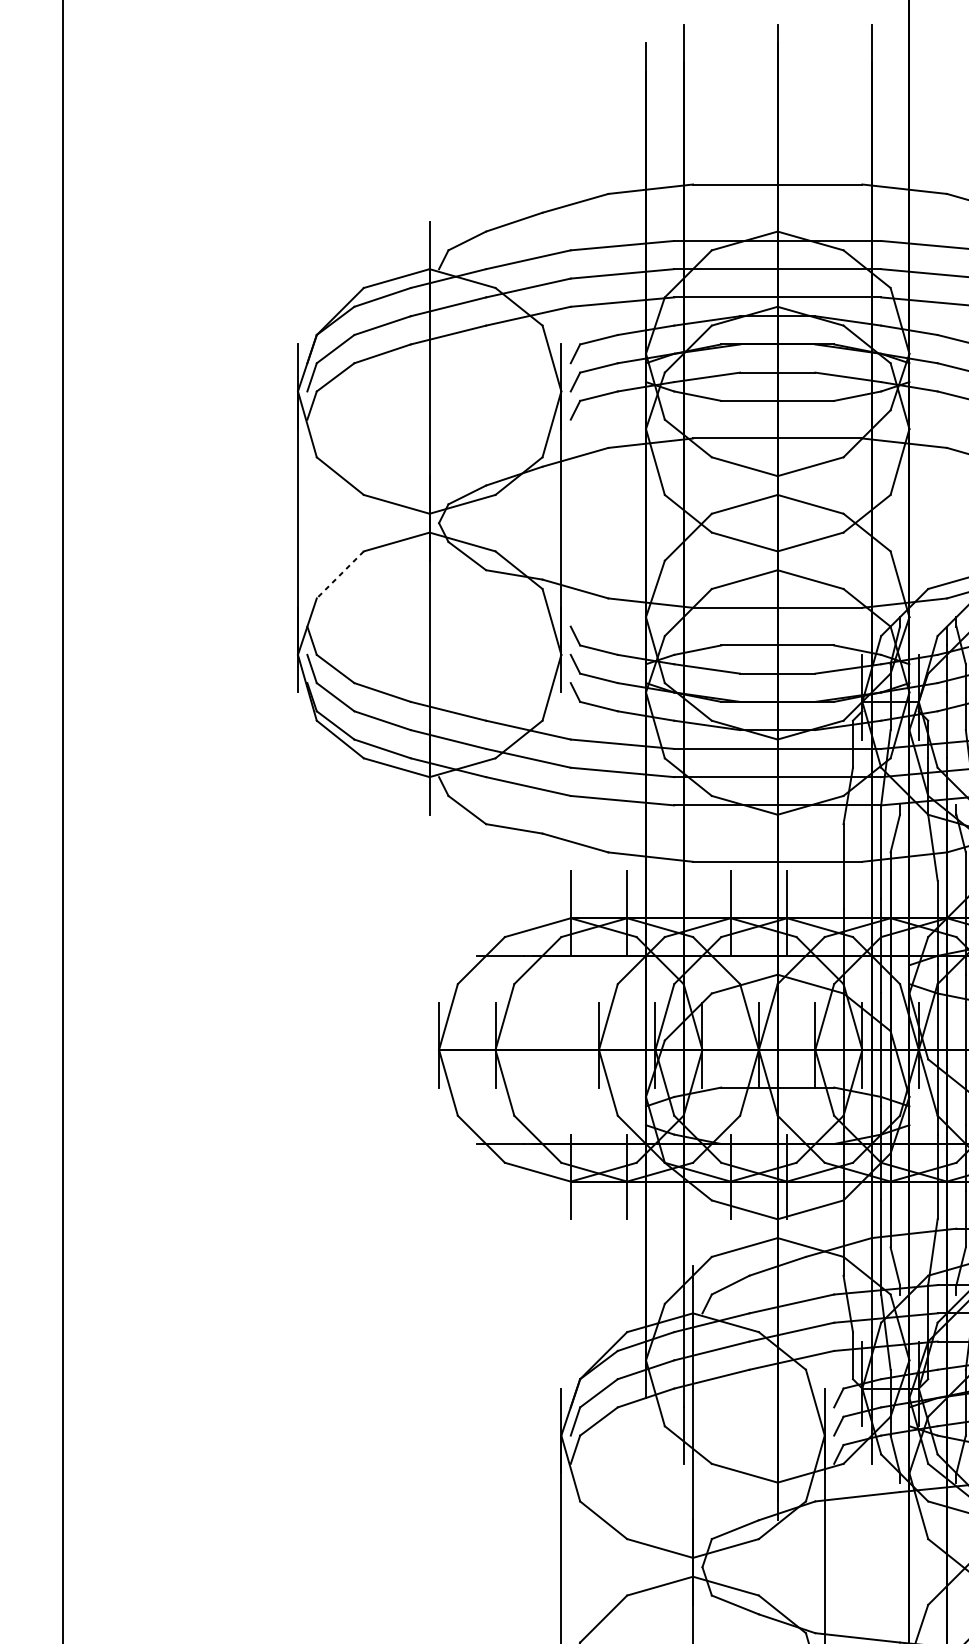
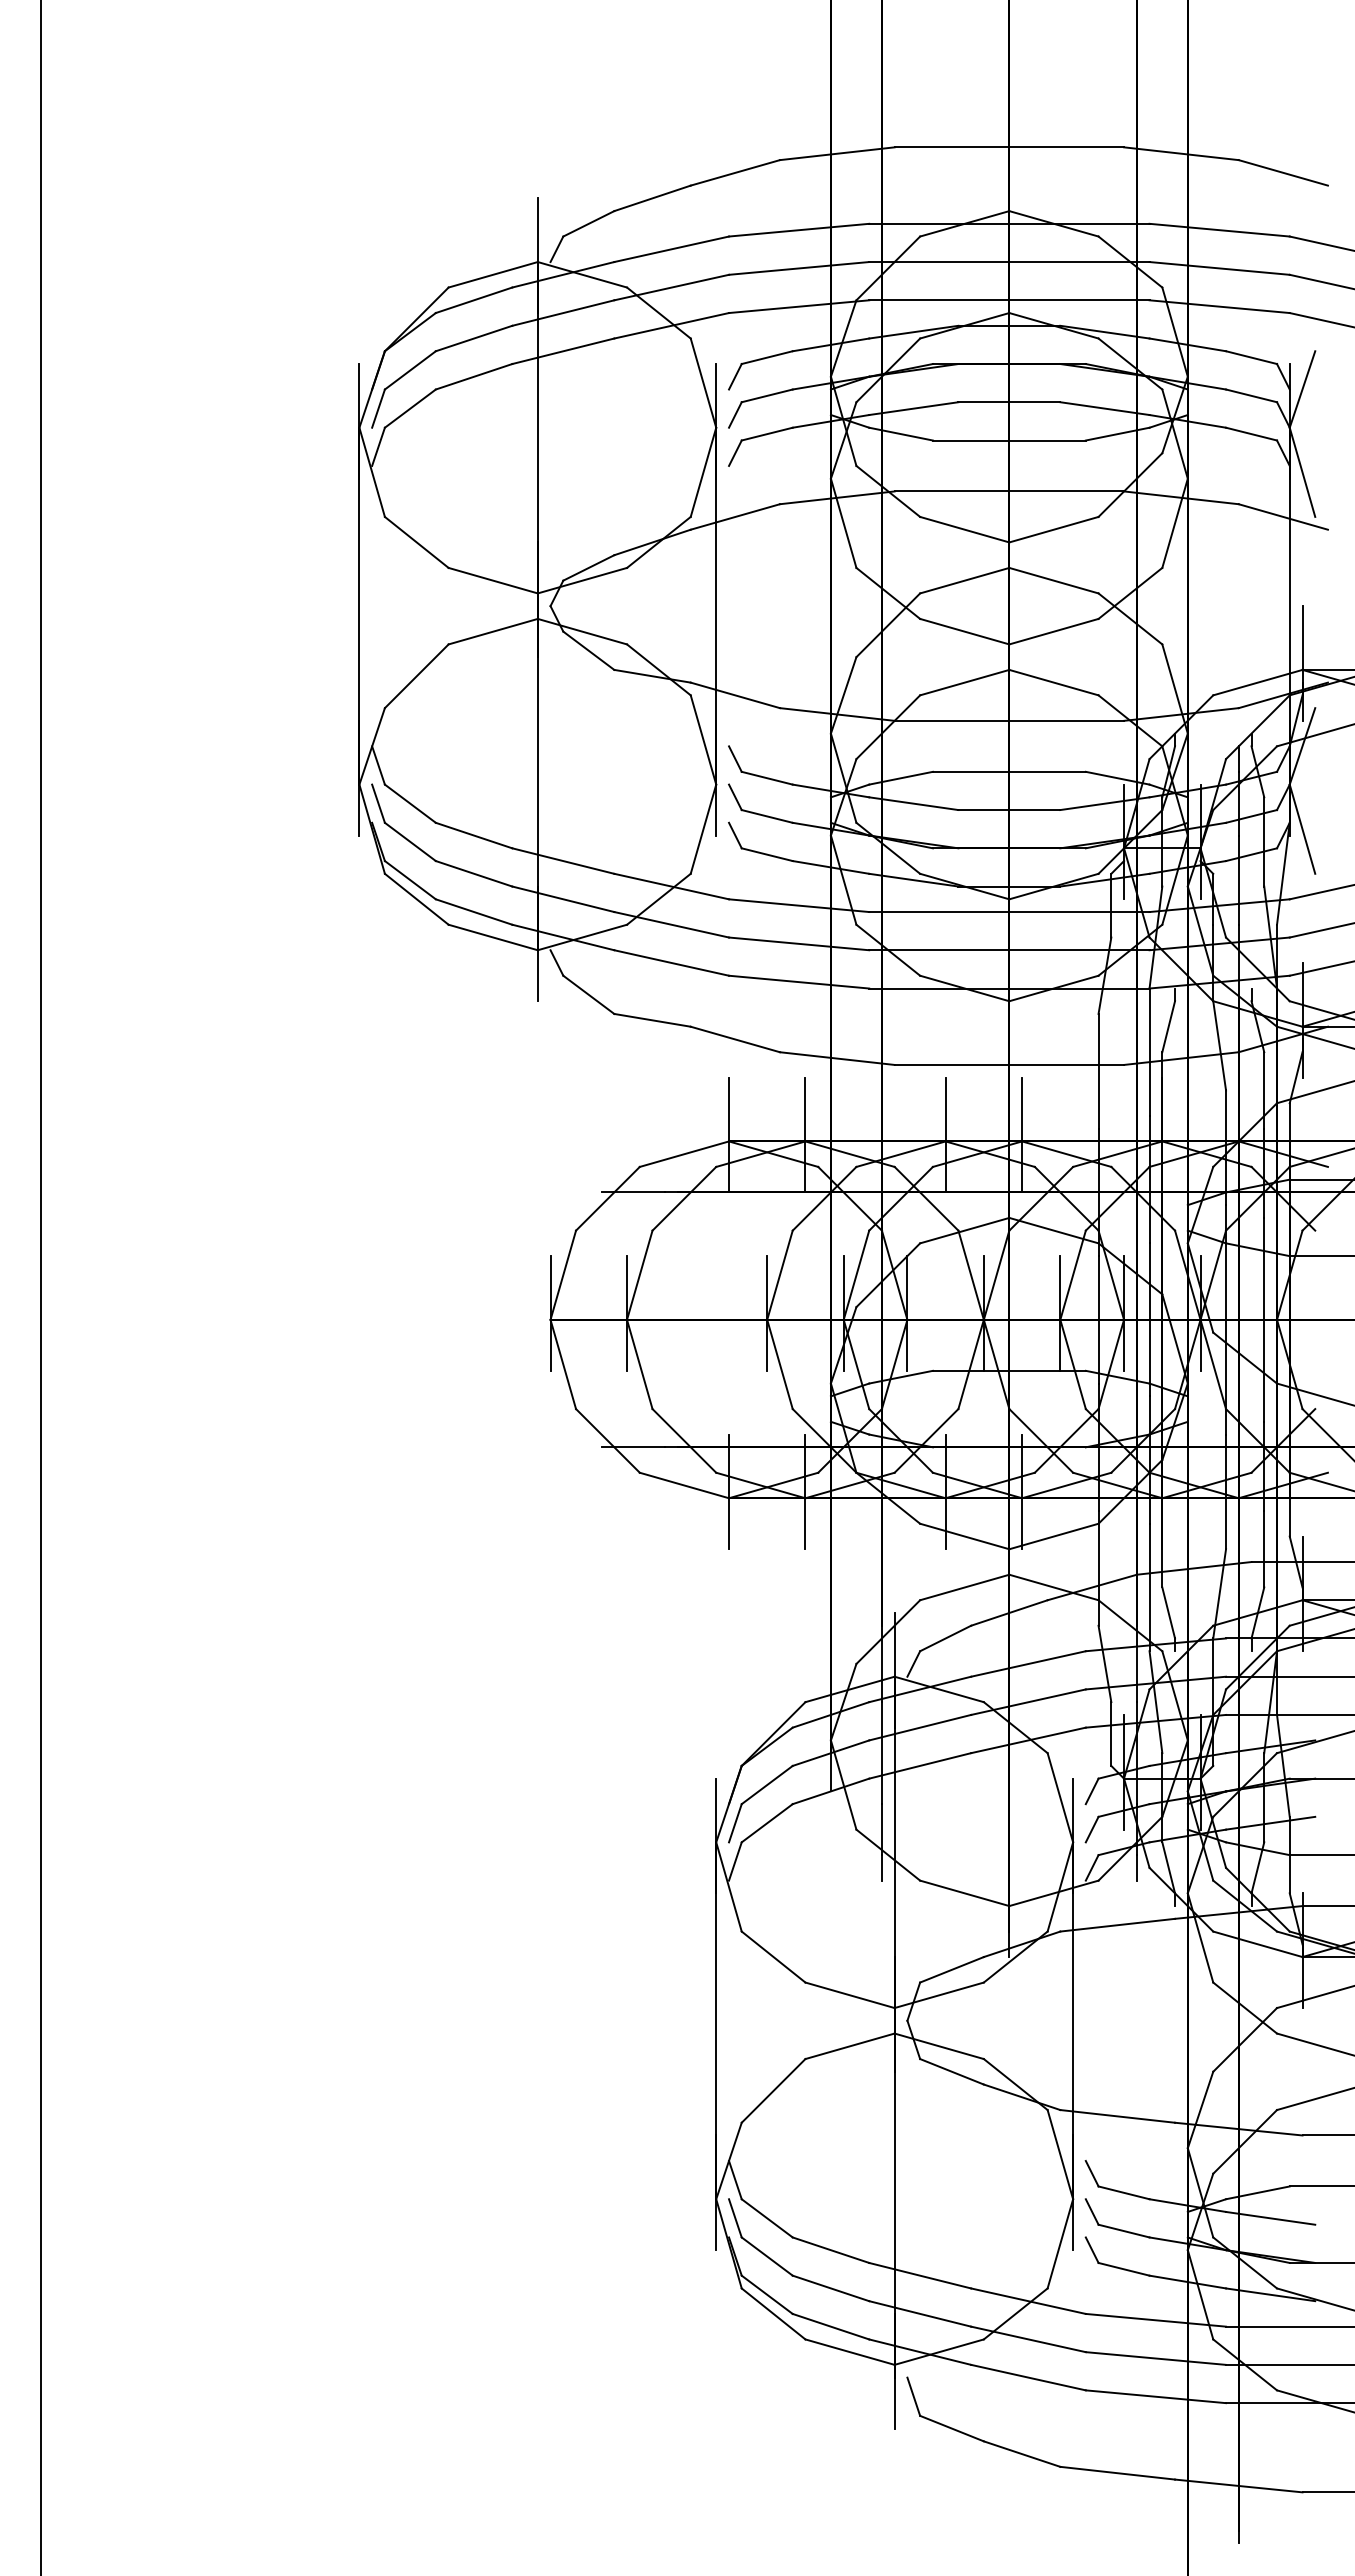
line: (340, 575) -> (416, 676), dashed -> solid

